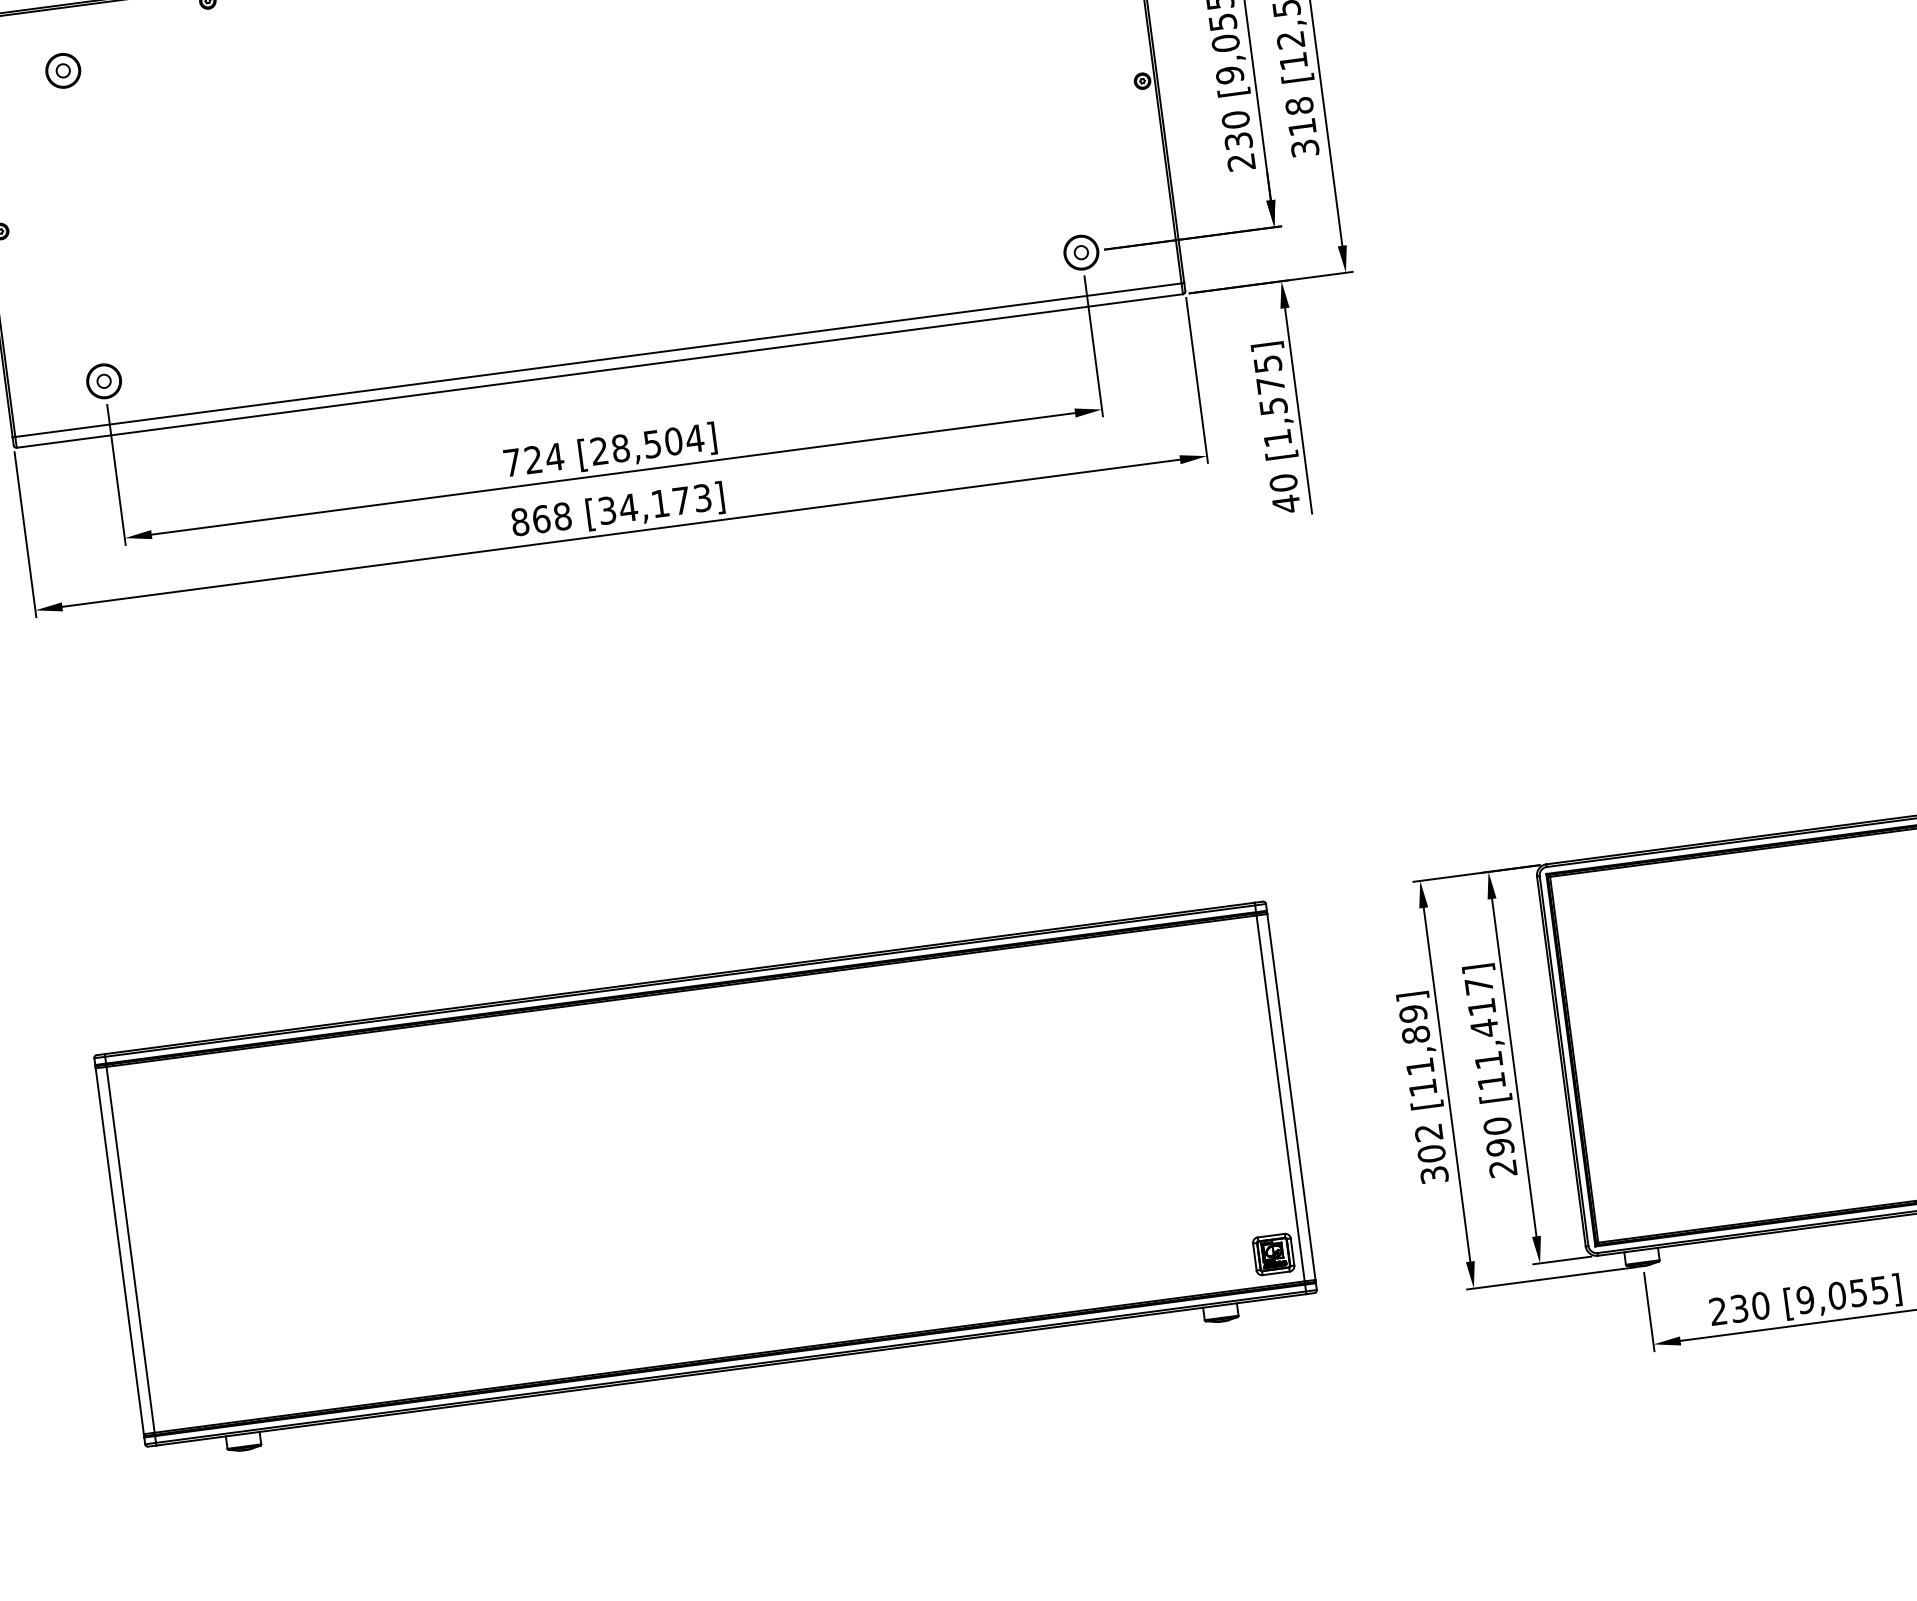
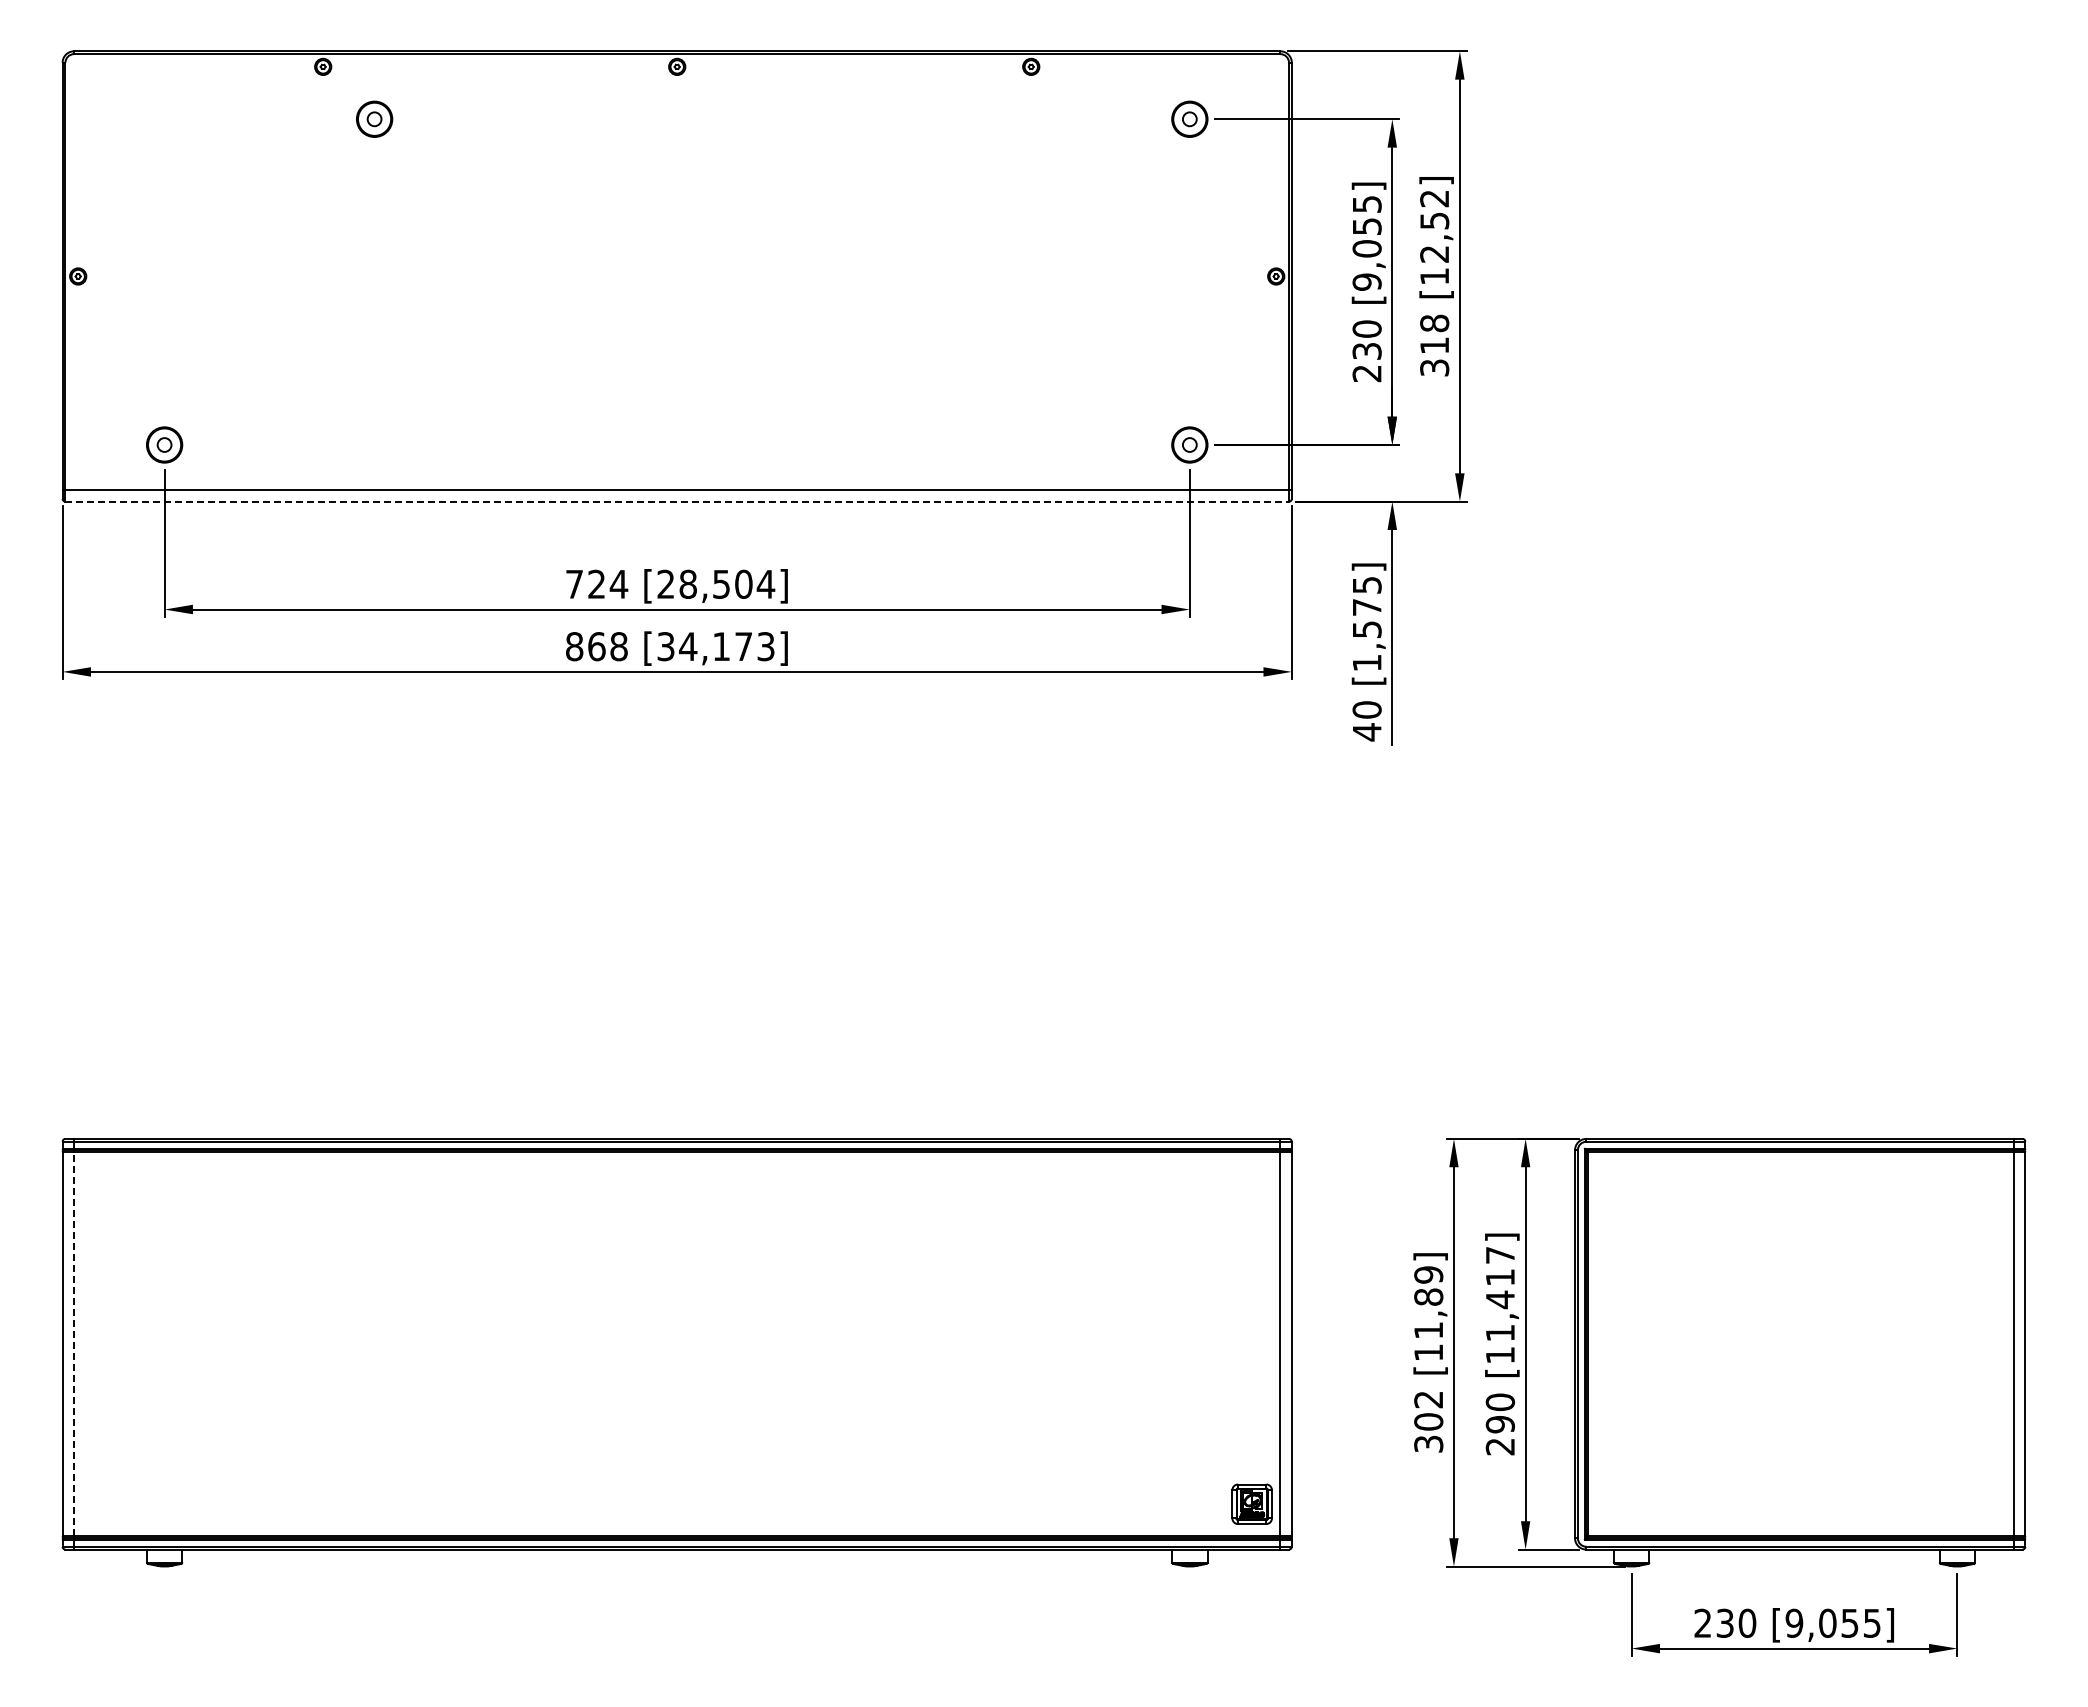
part: (63, 70) -> (374, 118), moved
line: (600, 370) -> (677, 501), solid -> dashed
line: (130, 1250) -> (73, 1344), solid -> dashed

